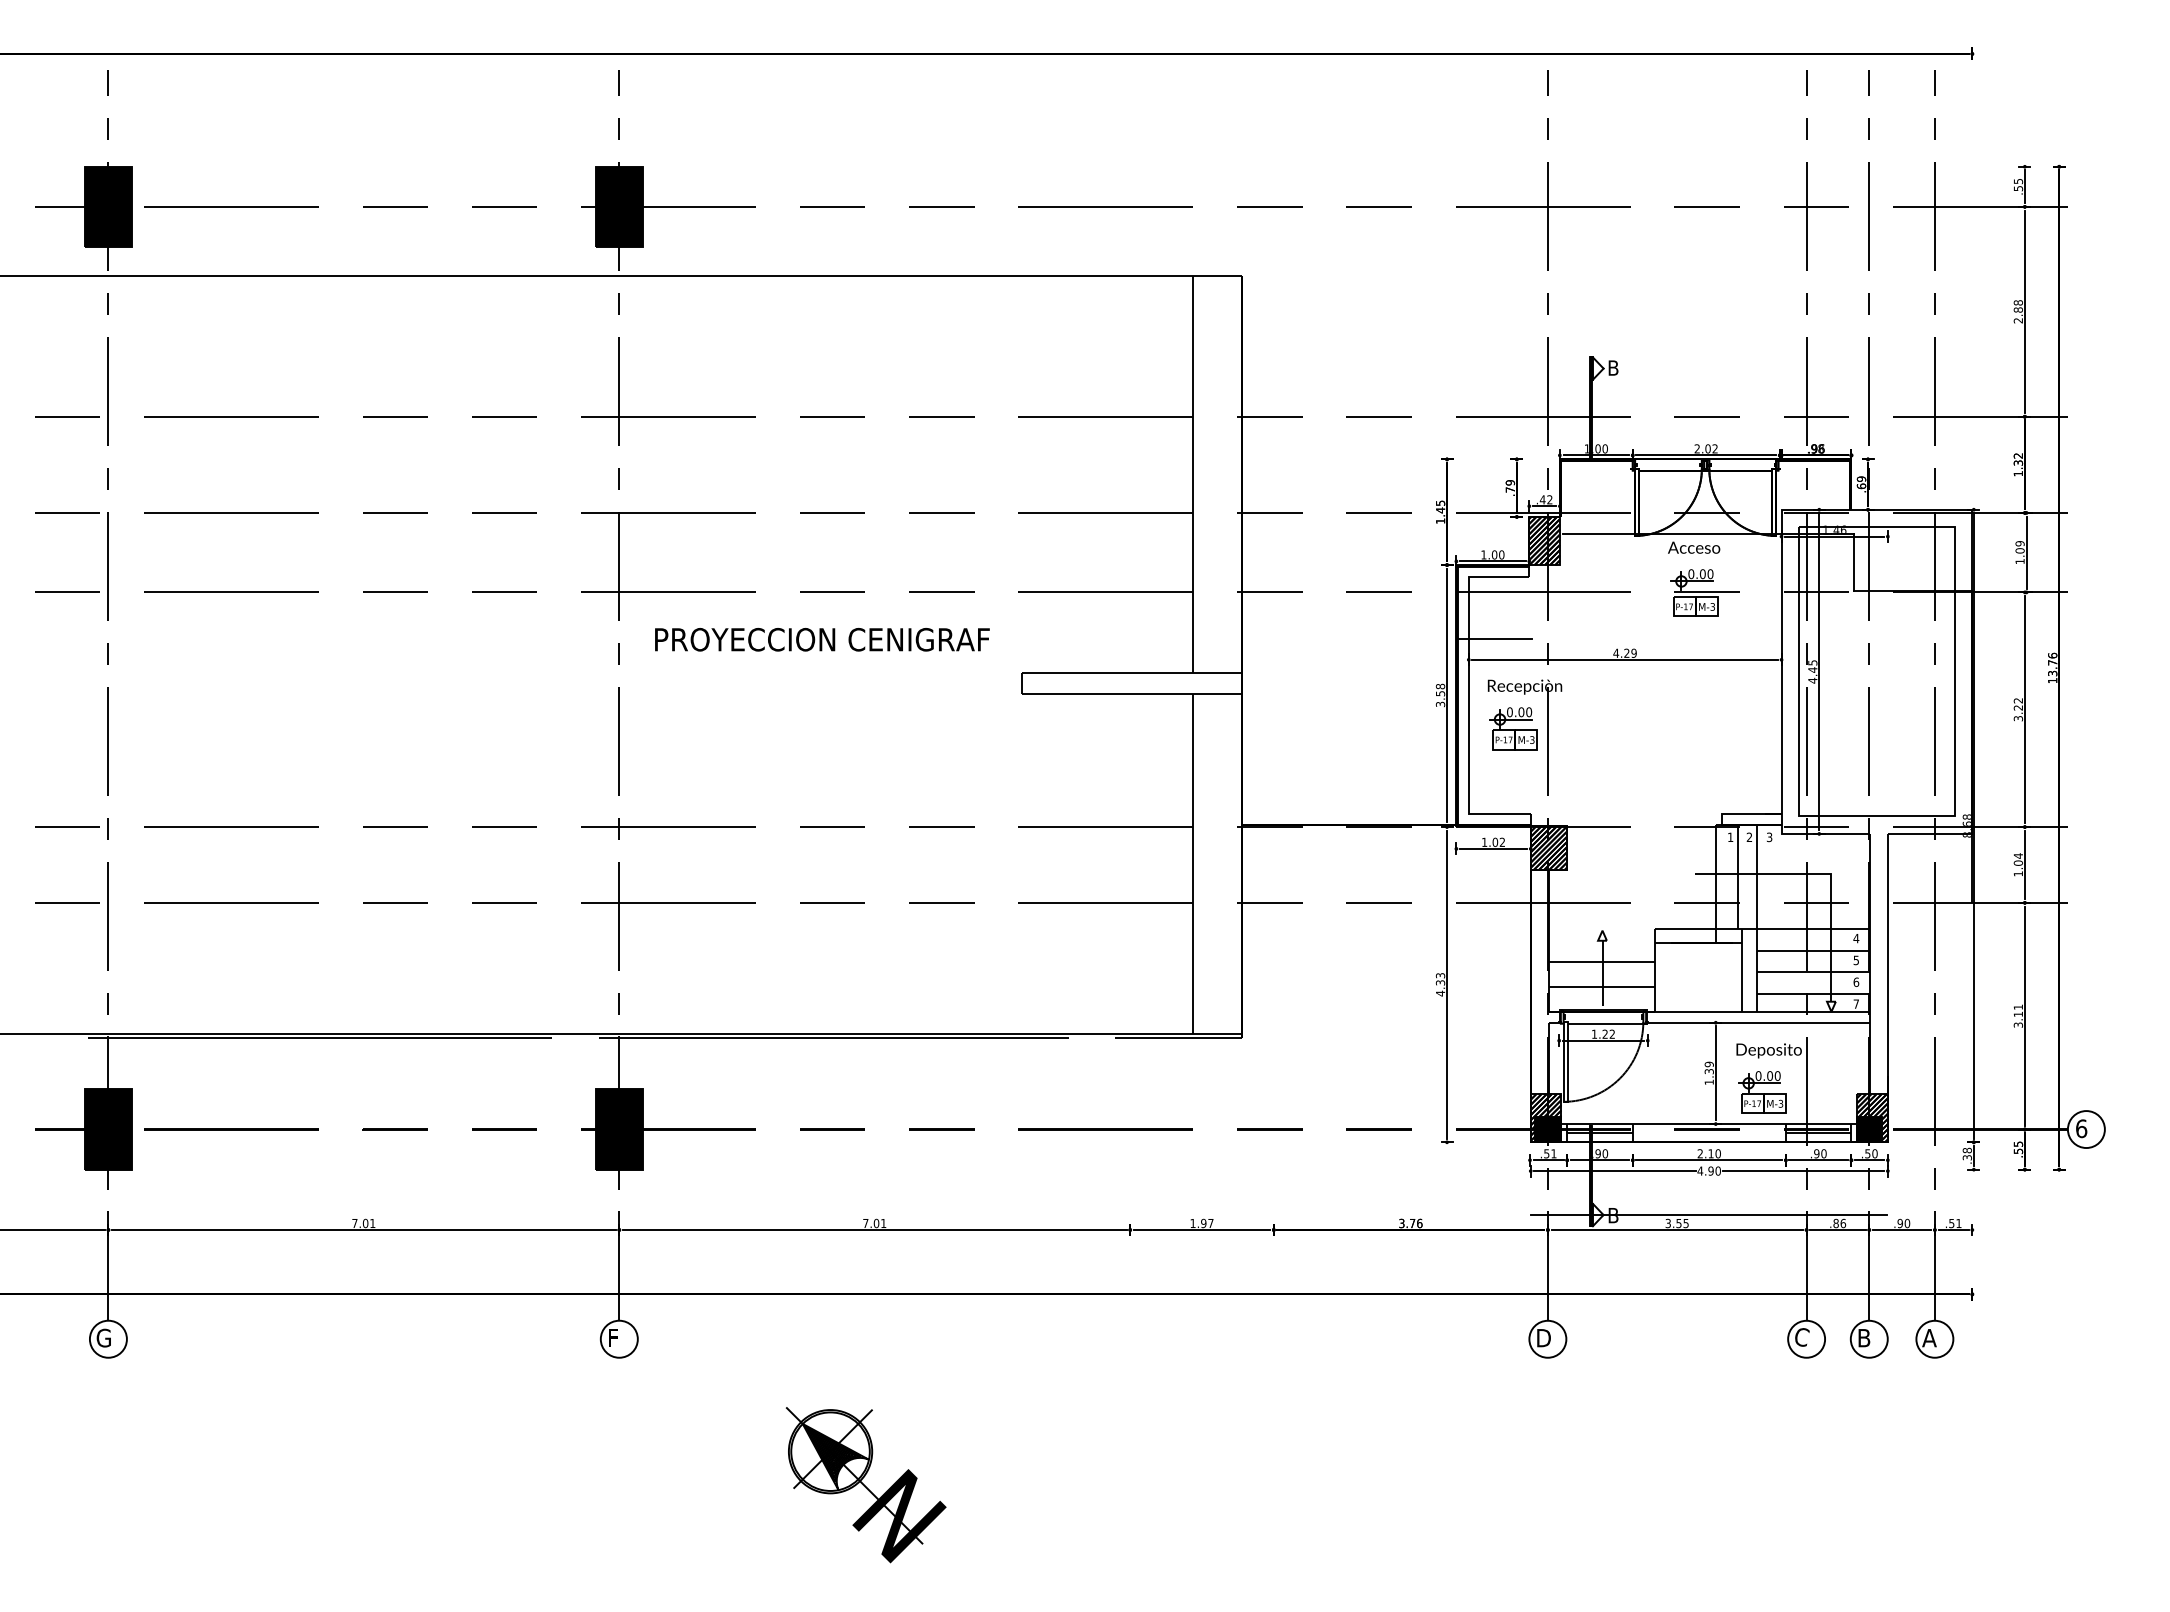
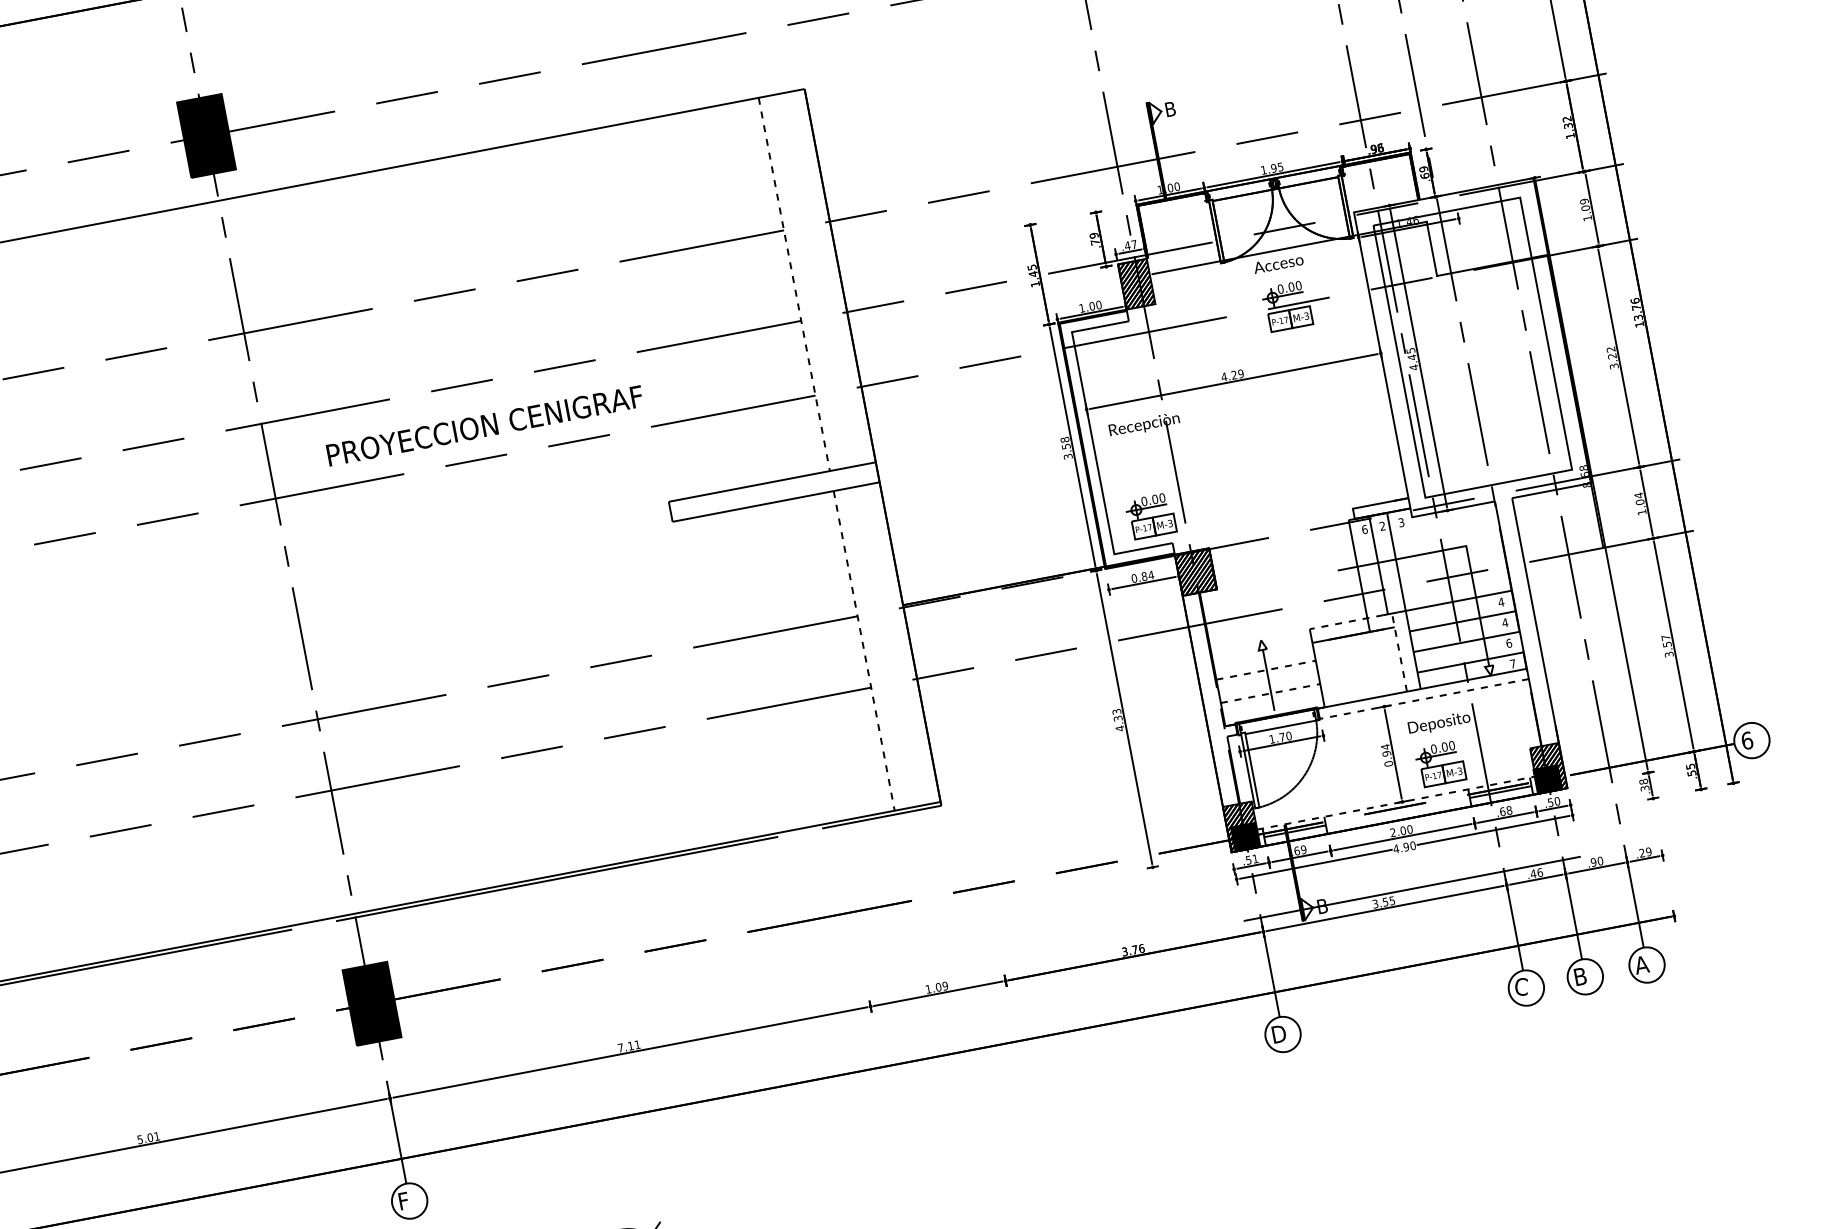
text: (1705, 448) -> (1271, 168), 2.02 -> 1.95
line: (1193, 474) -> (794, 284), solid -> dashed
text: (1549, 499) -> (1133, 244), .42 -> .47
text: (822, 639) -> (485, 425), moved
line: (1495, 639) -> (1108, 385), removed
part: (1513, 728) -> (1150, 516), moved
text: (1730, 837) -> (1364, 529), 1 -> 6
text: (1493, 841) -> (1142, 576), 1.02 -> 0.84
line: (1193, 863) -> (864, 650), solid -> dashed
line: (1693, 928) -> (1346, 622), solid -> dashed
text: (1856, 960) -> (1505, 622), 5 -> 4
line: (1601, 962) -> (1265, 670), solid -> dashed
line: (1742, 970) -> (1399, 652), solid -> dashed
line: (1601, 987) -> (1270, 694), solid -> dashed
text: (2018, 1010) -> (1666, 640), 3.11 -> 3.57
line: (1758, 1022) -> (1424, 698), solid -> dashed
text: (1608, 1033) -> (1285, 736), 1.22 -> 1.70
text: (1708, 1073) -> (1386, 755), 1.39 -> 0.94
line: (1709, 1124) -> (1396, 803), solid -> dashed
text: (1601, 1153) -> (1300, 850), .90 -> .69
text: (1710, 1153) -> (1402, 830), 2.10 -> 2.00
text: (1820, 1153) -> (1506, 810), .90 -> .68
text: (354, 1223) -> (139, 1139), 7.01 -> 5.01
text: (876, 1223) -> (630, 1046), 7.01 -> 7.11
text: (1207, 1223) -> (942, 986), 1.97 -> 1.09
text: (1836, 1223) -> (1533, 873), .86 -> .46
text: (1955, 1223) -> (1645, 852), .51 -> .29

